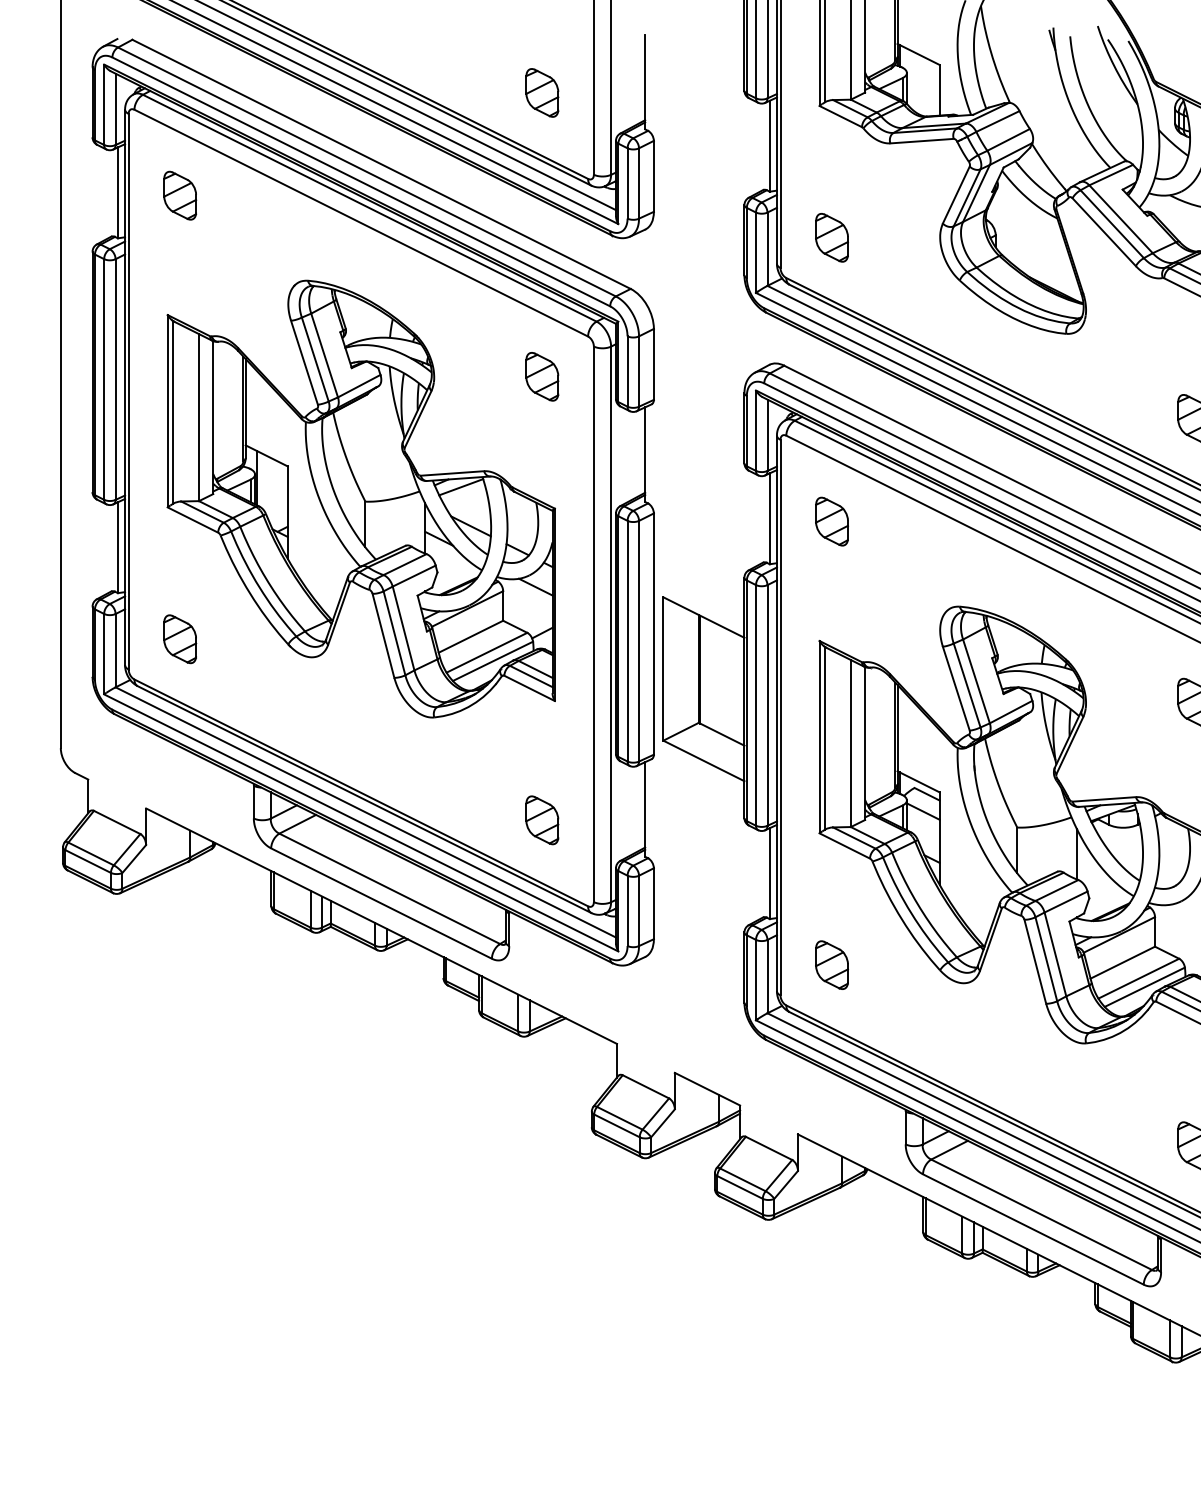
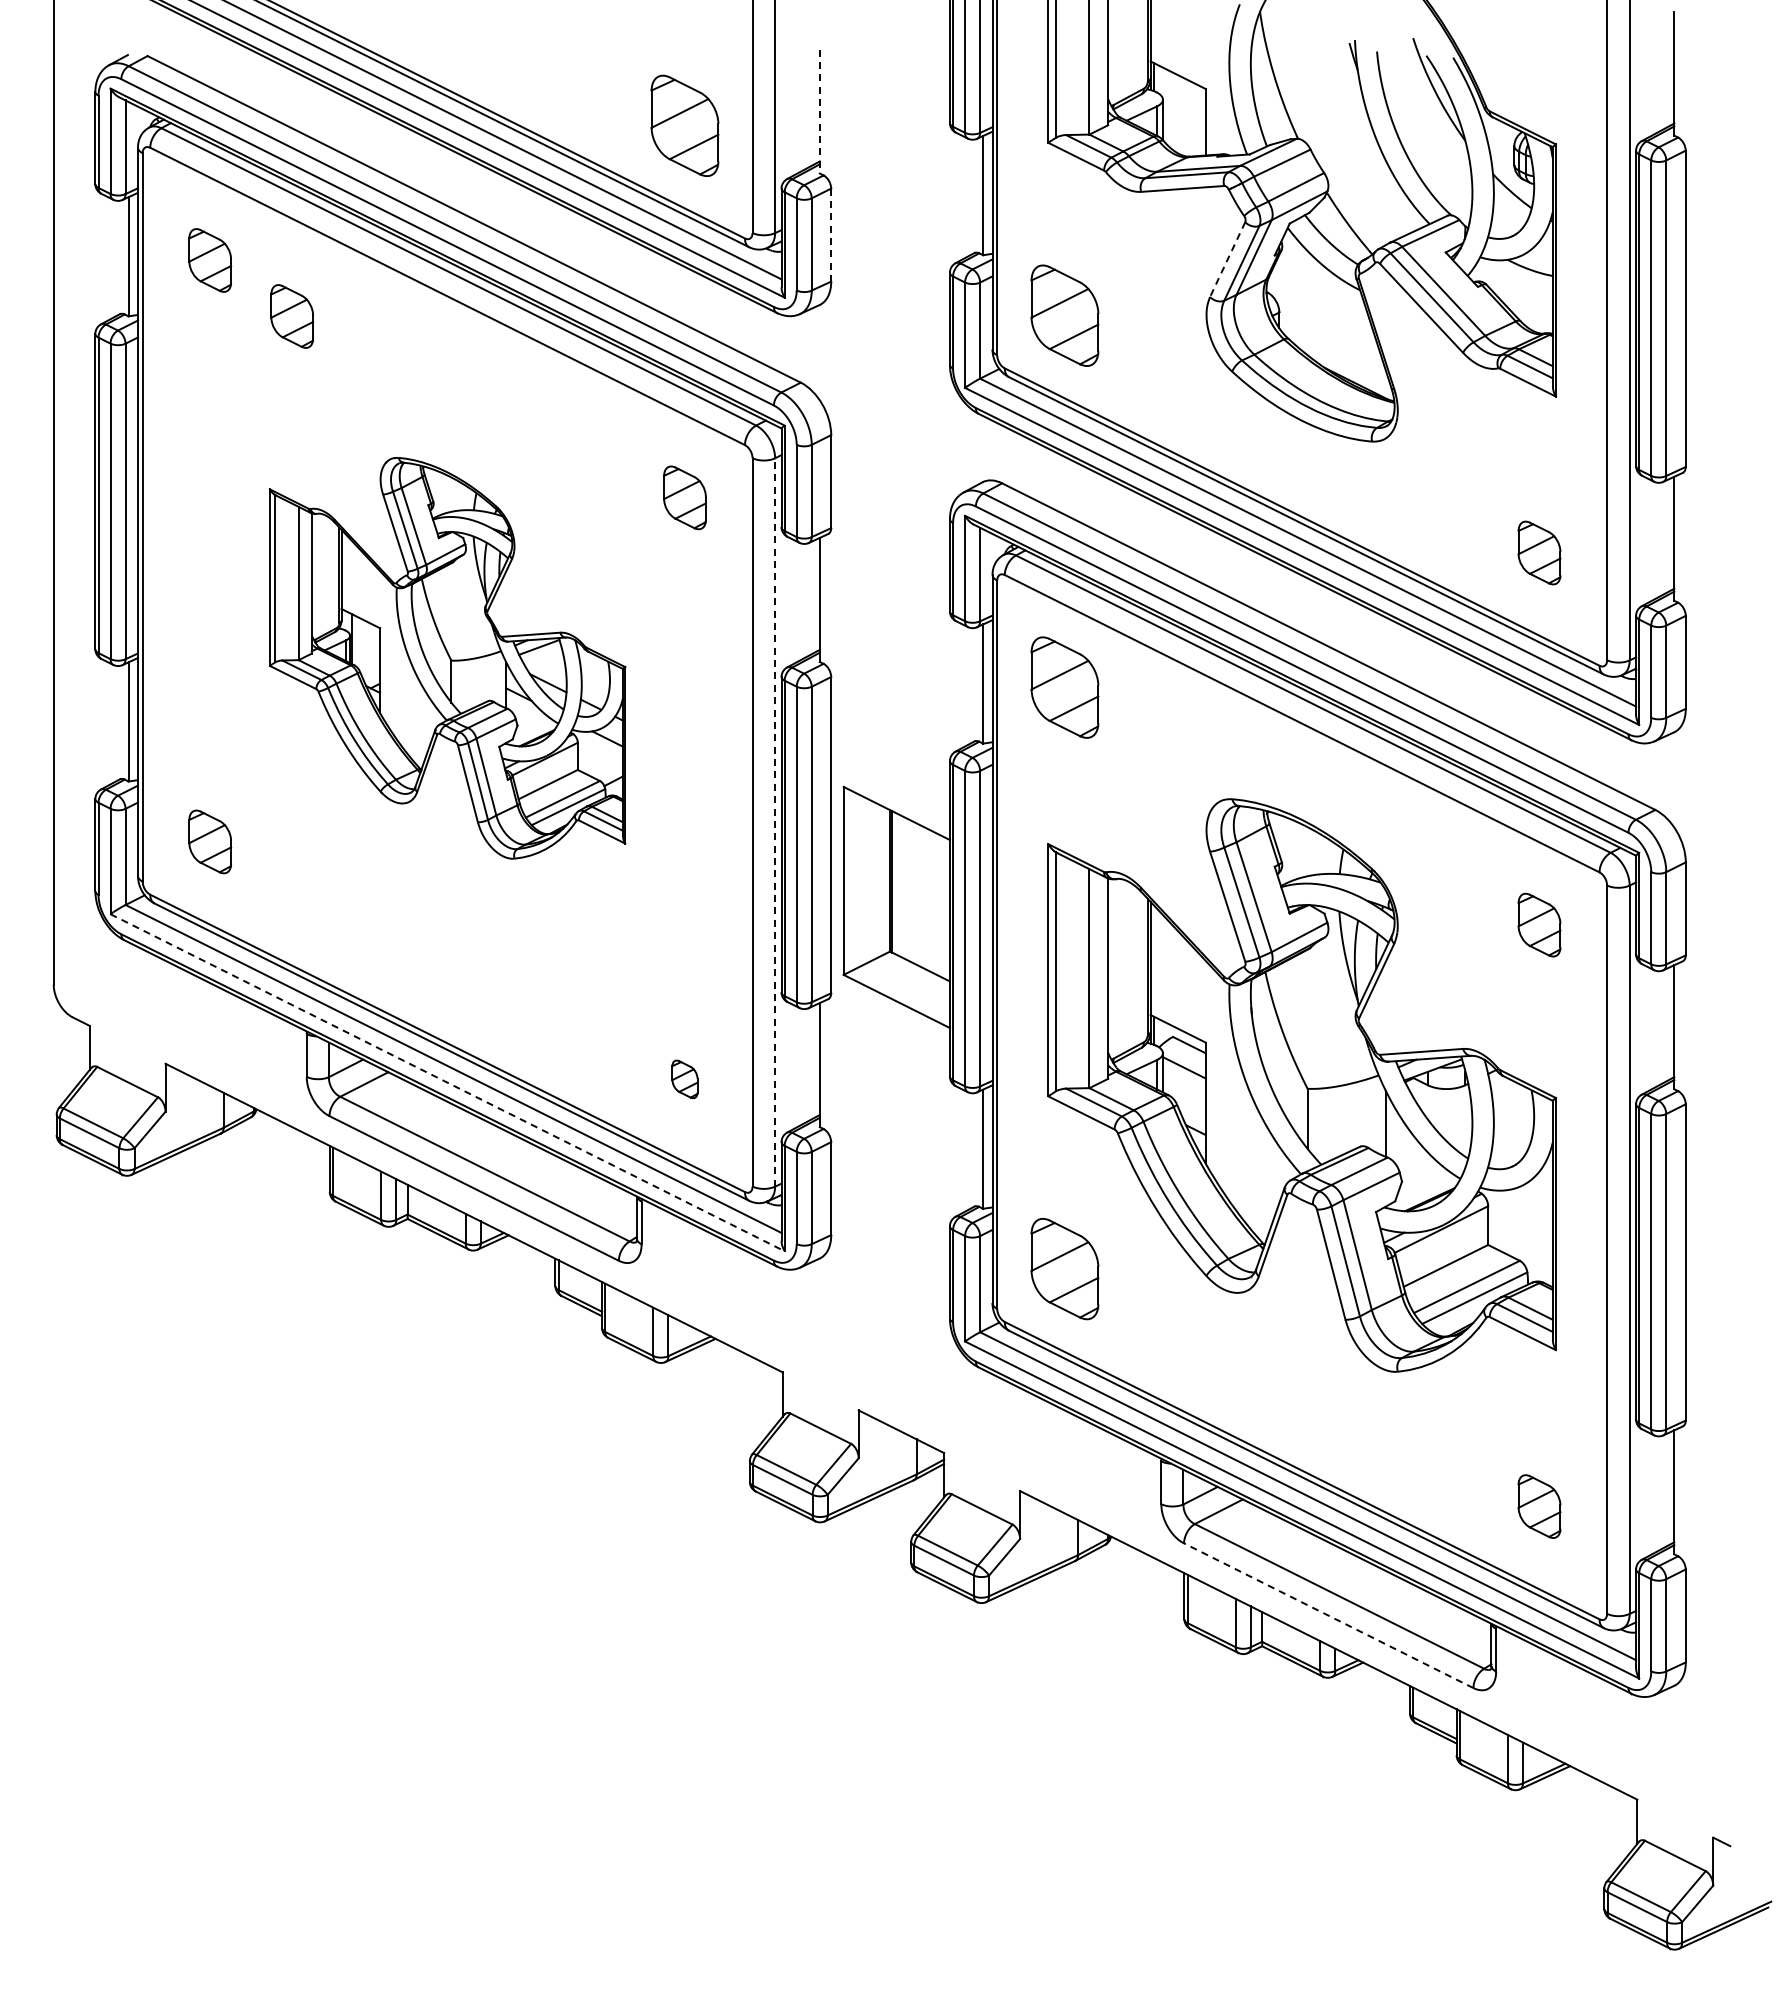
line: (644, 82) -> (819, 112), solid -> dashed
part: (541, 92) -> (684, 125), size x1.6
line: (654, 176) -> (831, 235), solid -> dashed
line: (956, 195) -> (1227, 260), solid -> dashed
part: (831, 237) -> (1064, 315), size x1.6
part: (242, 238) -> (292, 316), added
part: (361, 499) -> (447, 658), size x0.7
part: (831, 521) -> (1064, 687), size x1.6
line: (611, 623) -> (775, 821), solid -> dashed
part: (541, 820) -> (684, 1079), size x0.6
line: (361, 822) -> (447, 1082), solid -> dashed
part: (831, 965) -> (1064, 1269), size x1.6
line: (1033, 1229) -> (1328, 1615), solid -> dashed

